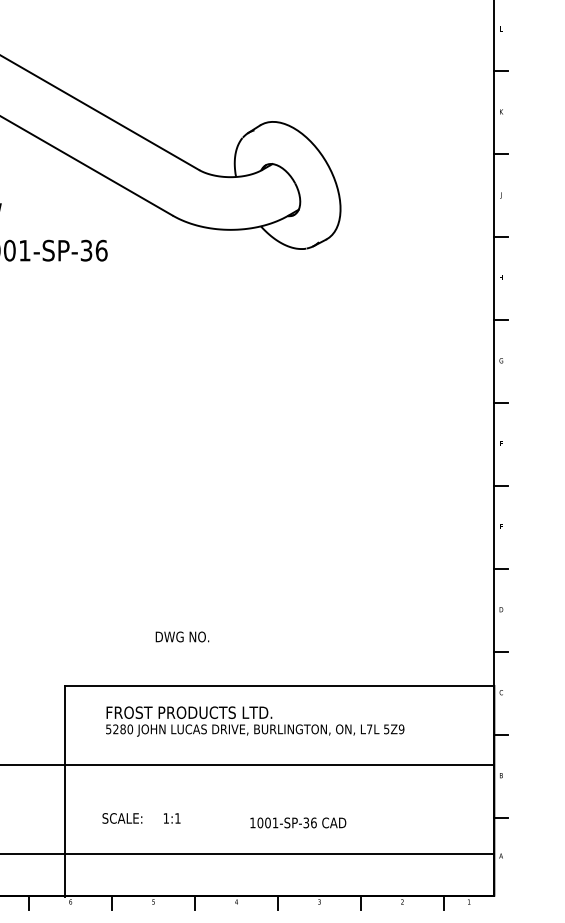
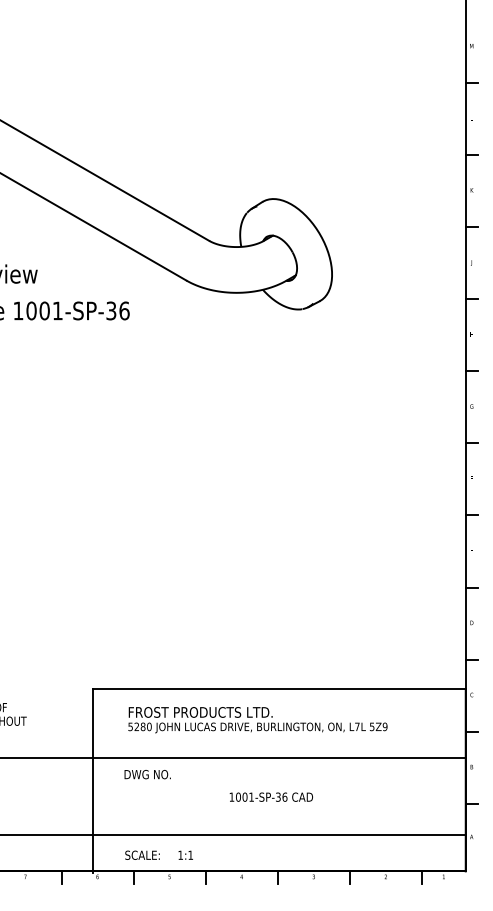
text: (182, 636) -> (147, 774), moved
text: (140, 817) -> (158, 854), moved
text: (297, 822) -> (270, 796), moved

